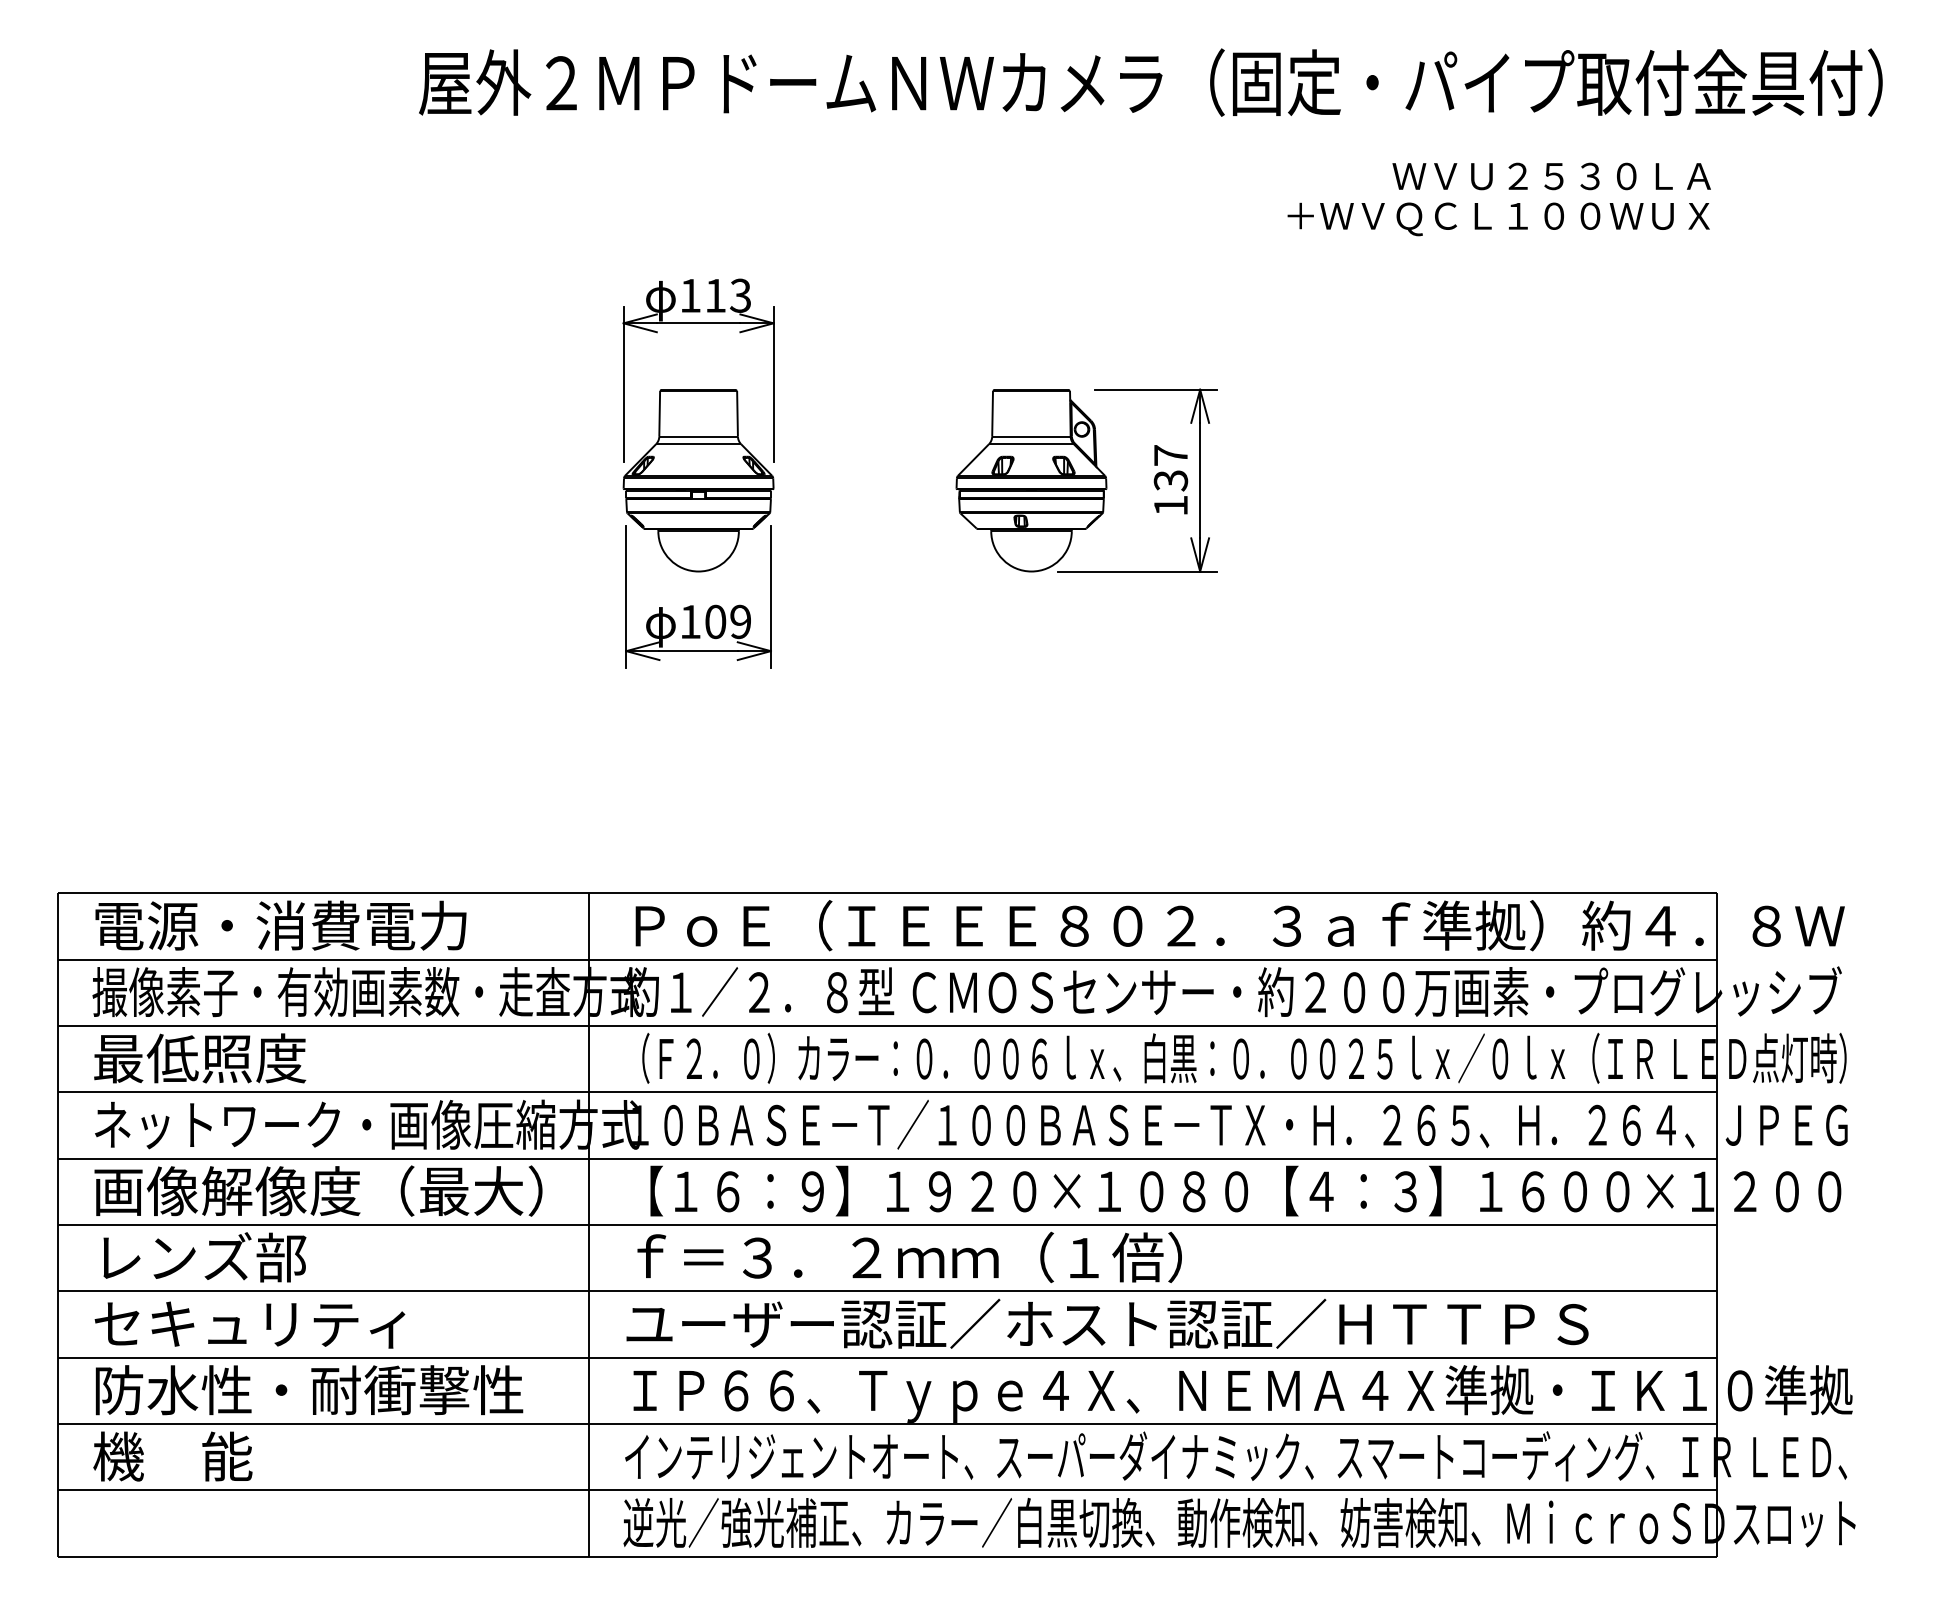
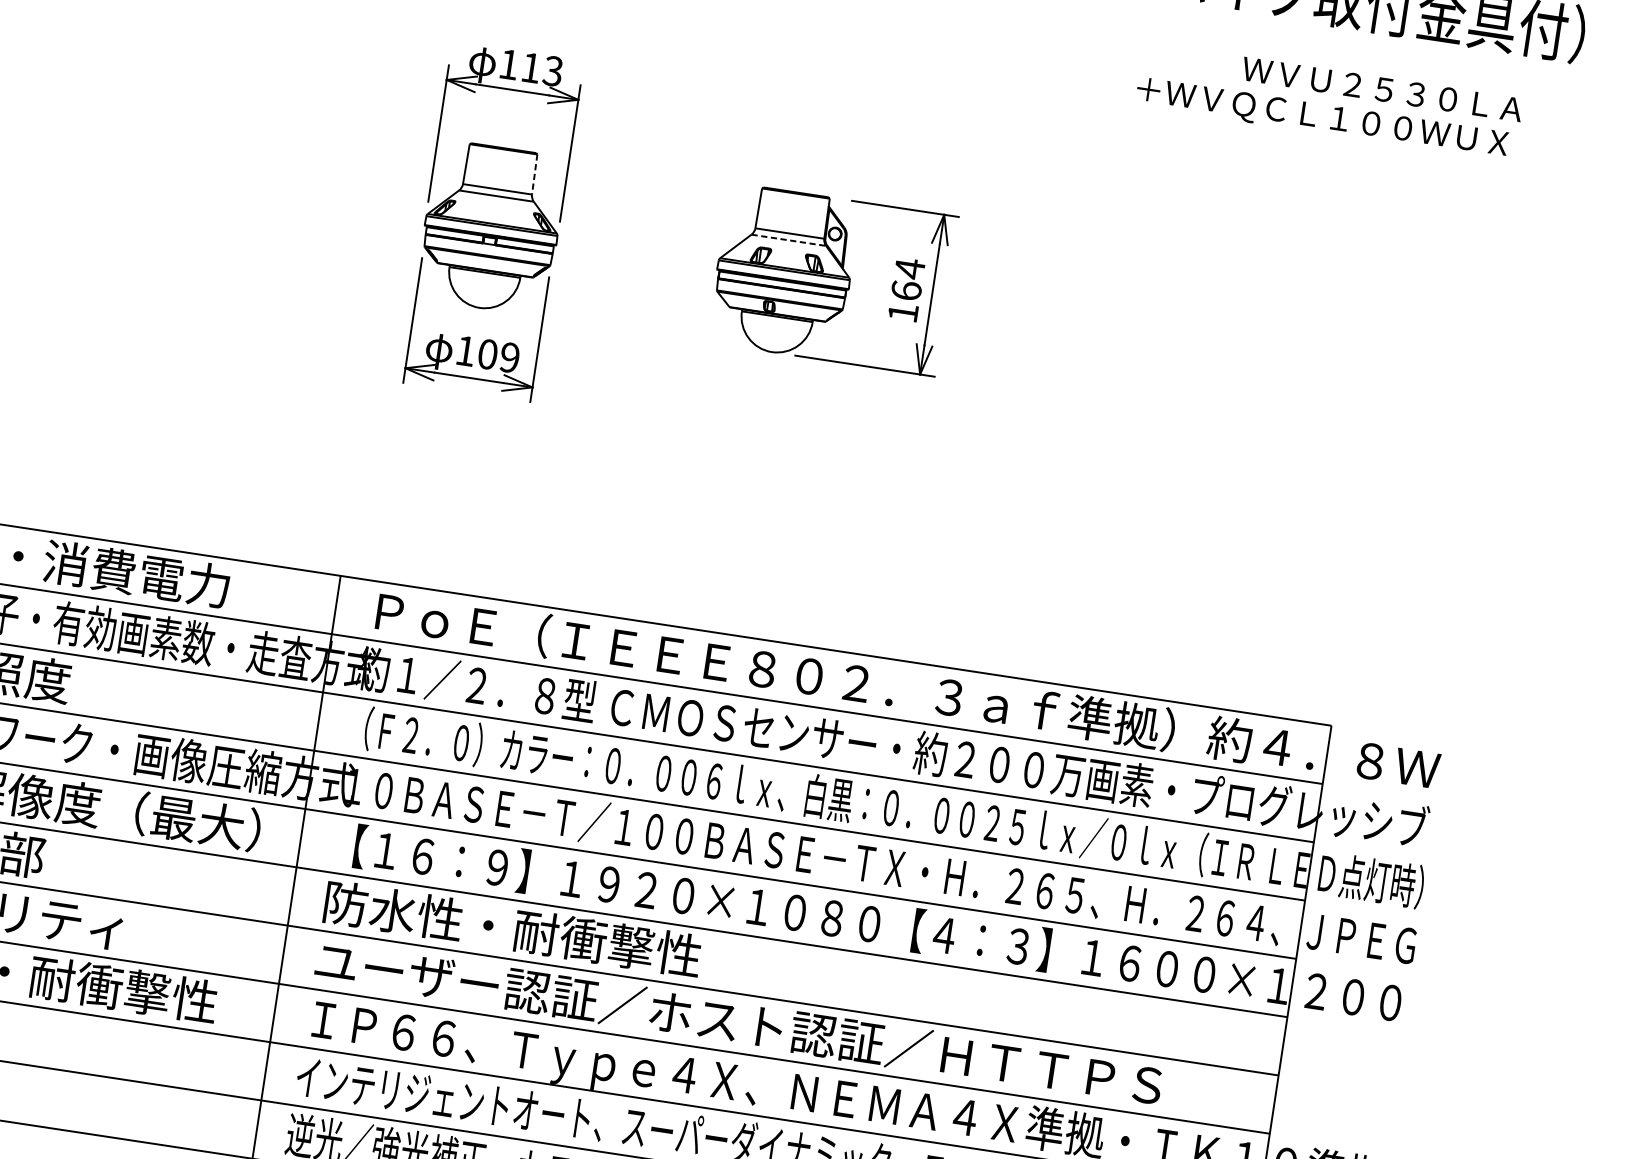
text: (1551, 176) -> (1382, 89), moved
text: (1498, 219) -> (1321, 119), moved
line: (737, 413) -> (534, 174), solid -> dashed
line: (1031, 444) -> (788, 240), solid -> dashed
text: (1170, 467) -> (907, 279), 137 -> 164
text: (903, 1257) -> (568, 937), ｆ＝３．２ｍｍ（１倍） -> 防水性・耐衝撃性

